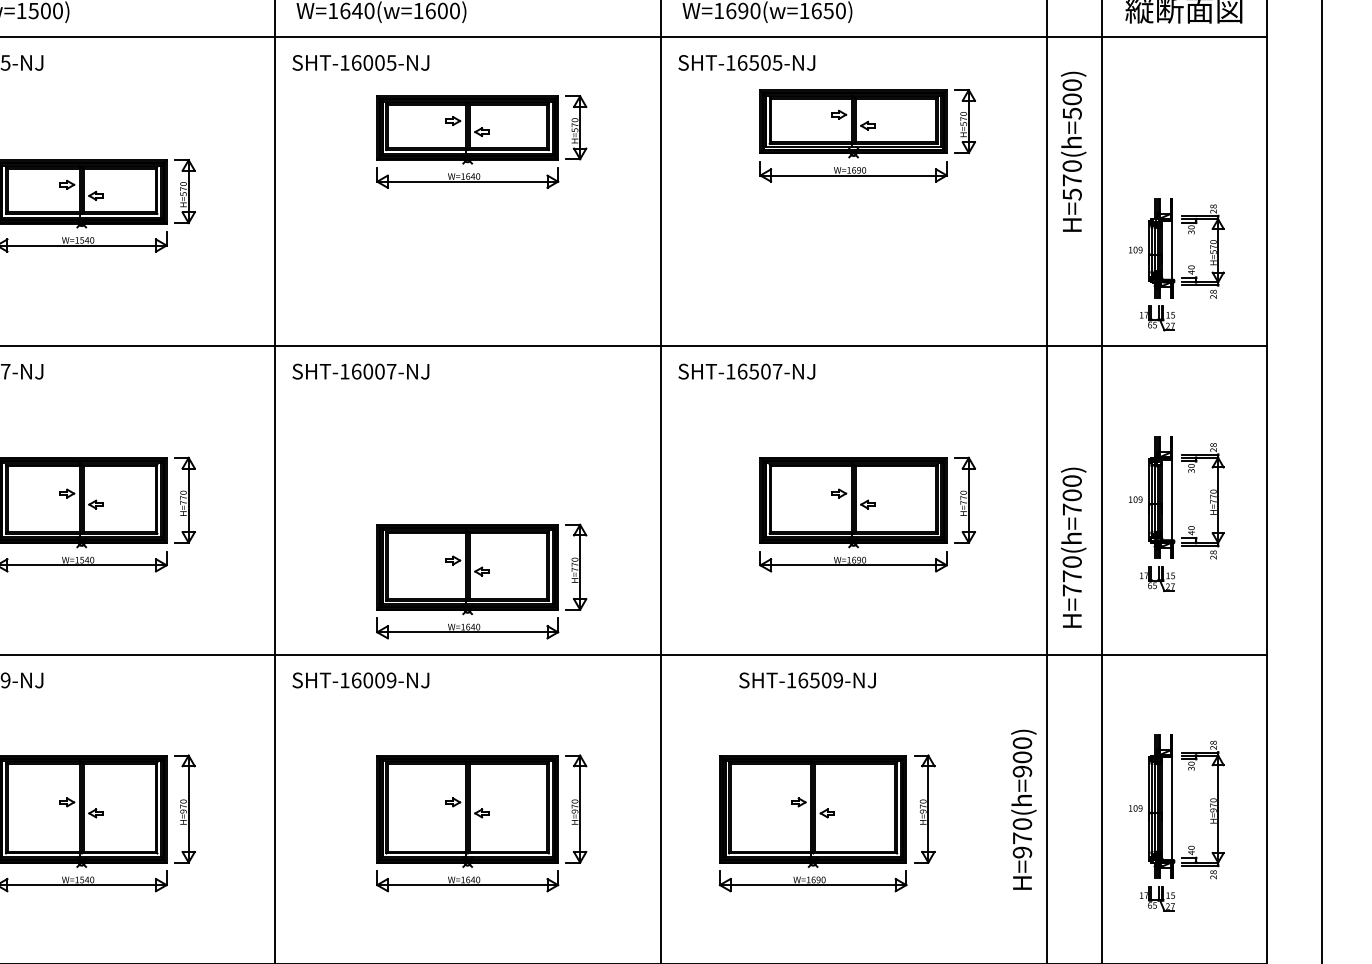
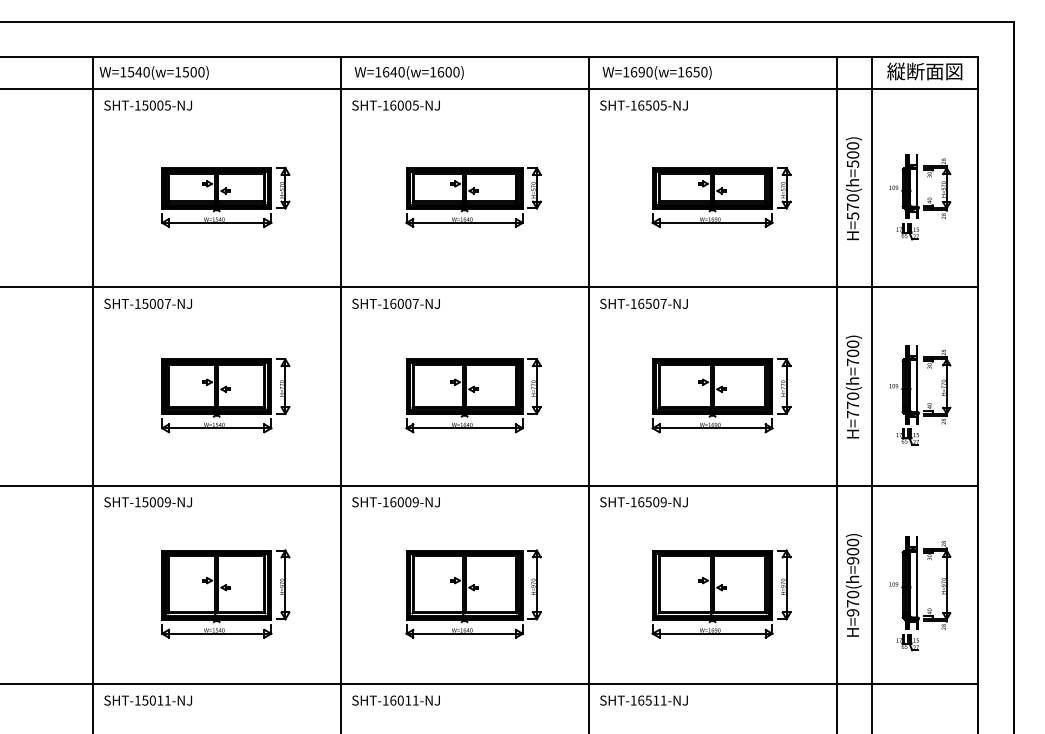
part: (867, 134) -> (721, 196), moved
part: (481, 142) -> (473, 197), moved
text: (1072, 151) -> (853, 188), moved
part: (1177, 265) -> (920, 197), moved
text: (1072, 546) -> (853, 386), moved
part: (481, 581) -> (473, 395), moved
text: (806, 680) -> (643, 502), moved
text: (1023, 809) -> (853, 585), moved
part: (827, 822) -> (721, 593), moved

